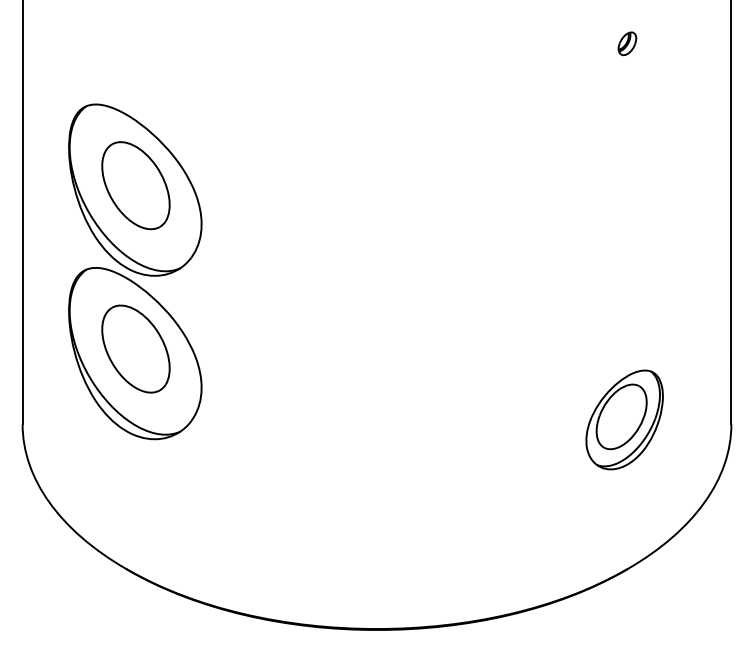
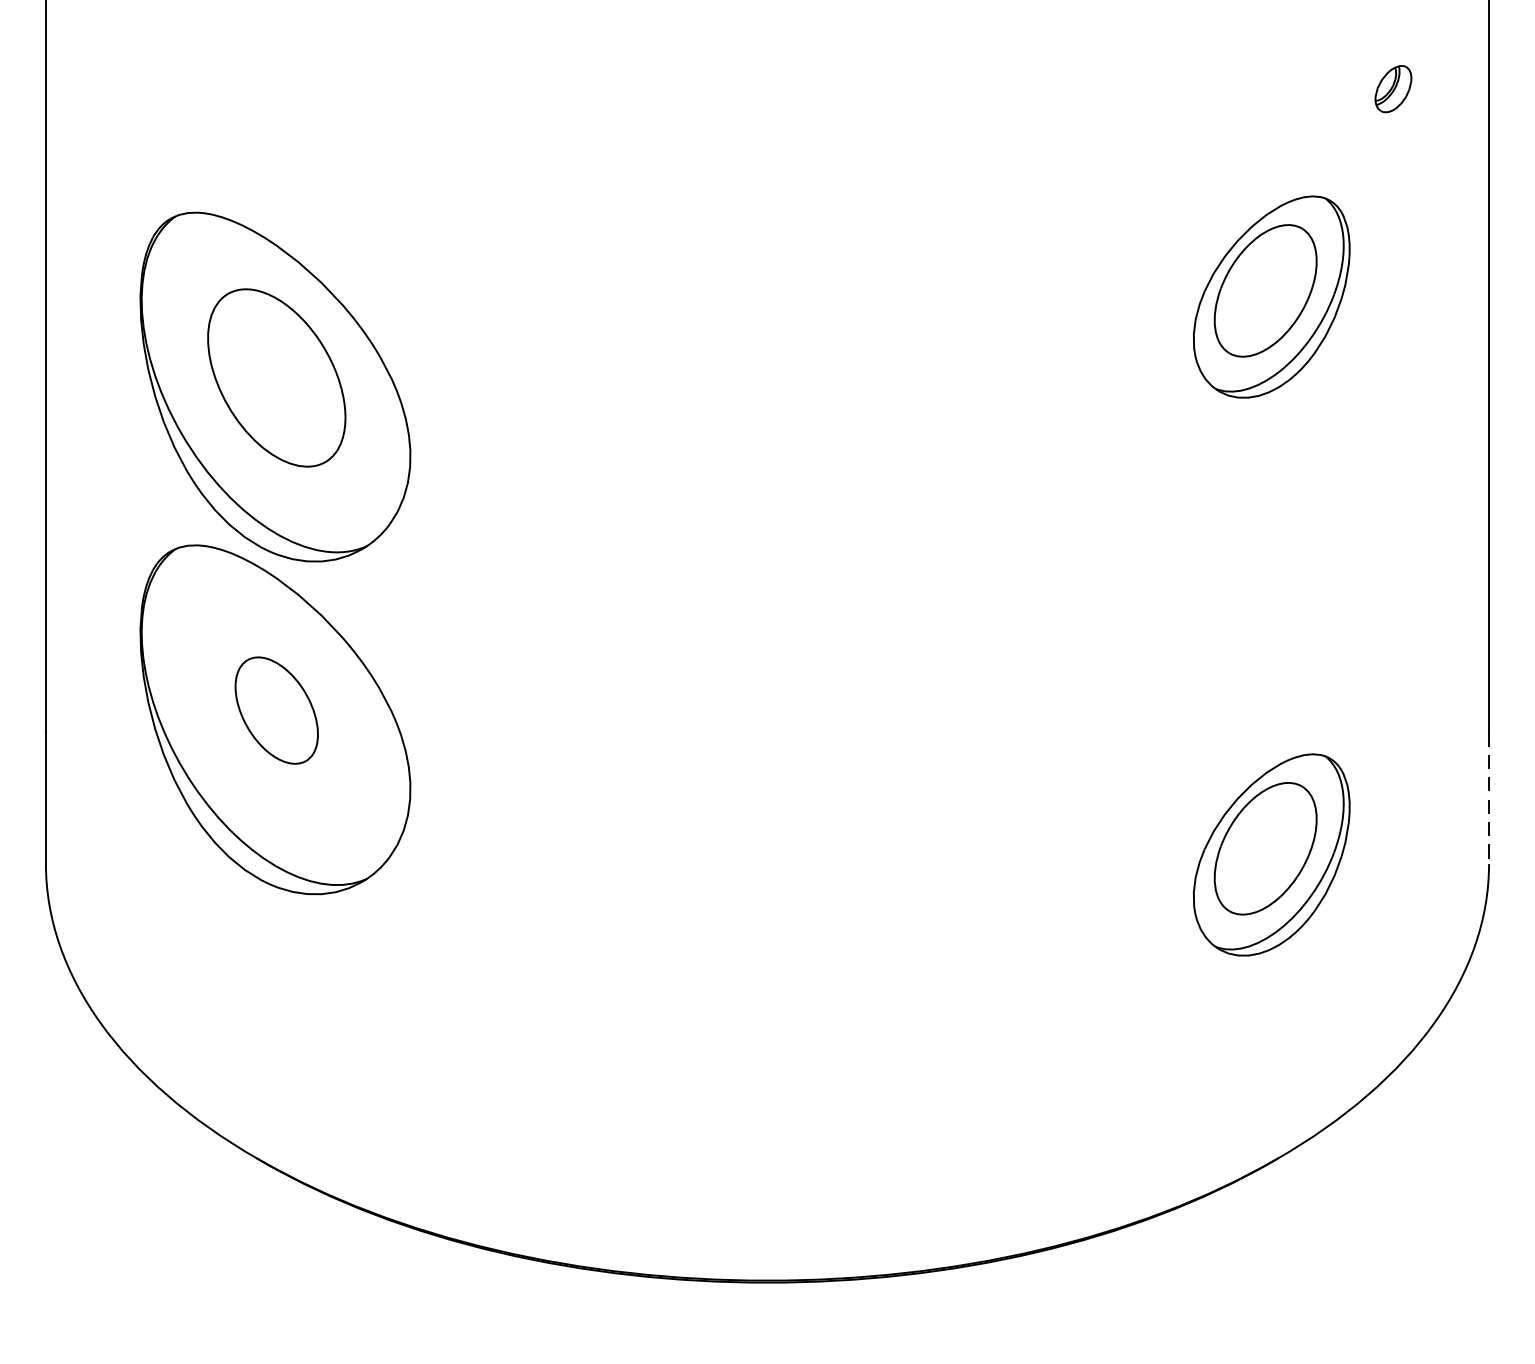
part: (627, 43) -> (1393, 88), moved
part: (624, 145) -> (1271, 296), added
part: (135, 348) -> (275, 709), size x0.6
line: (731, 392) -> (1489, 799), solid -> dashed

